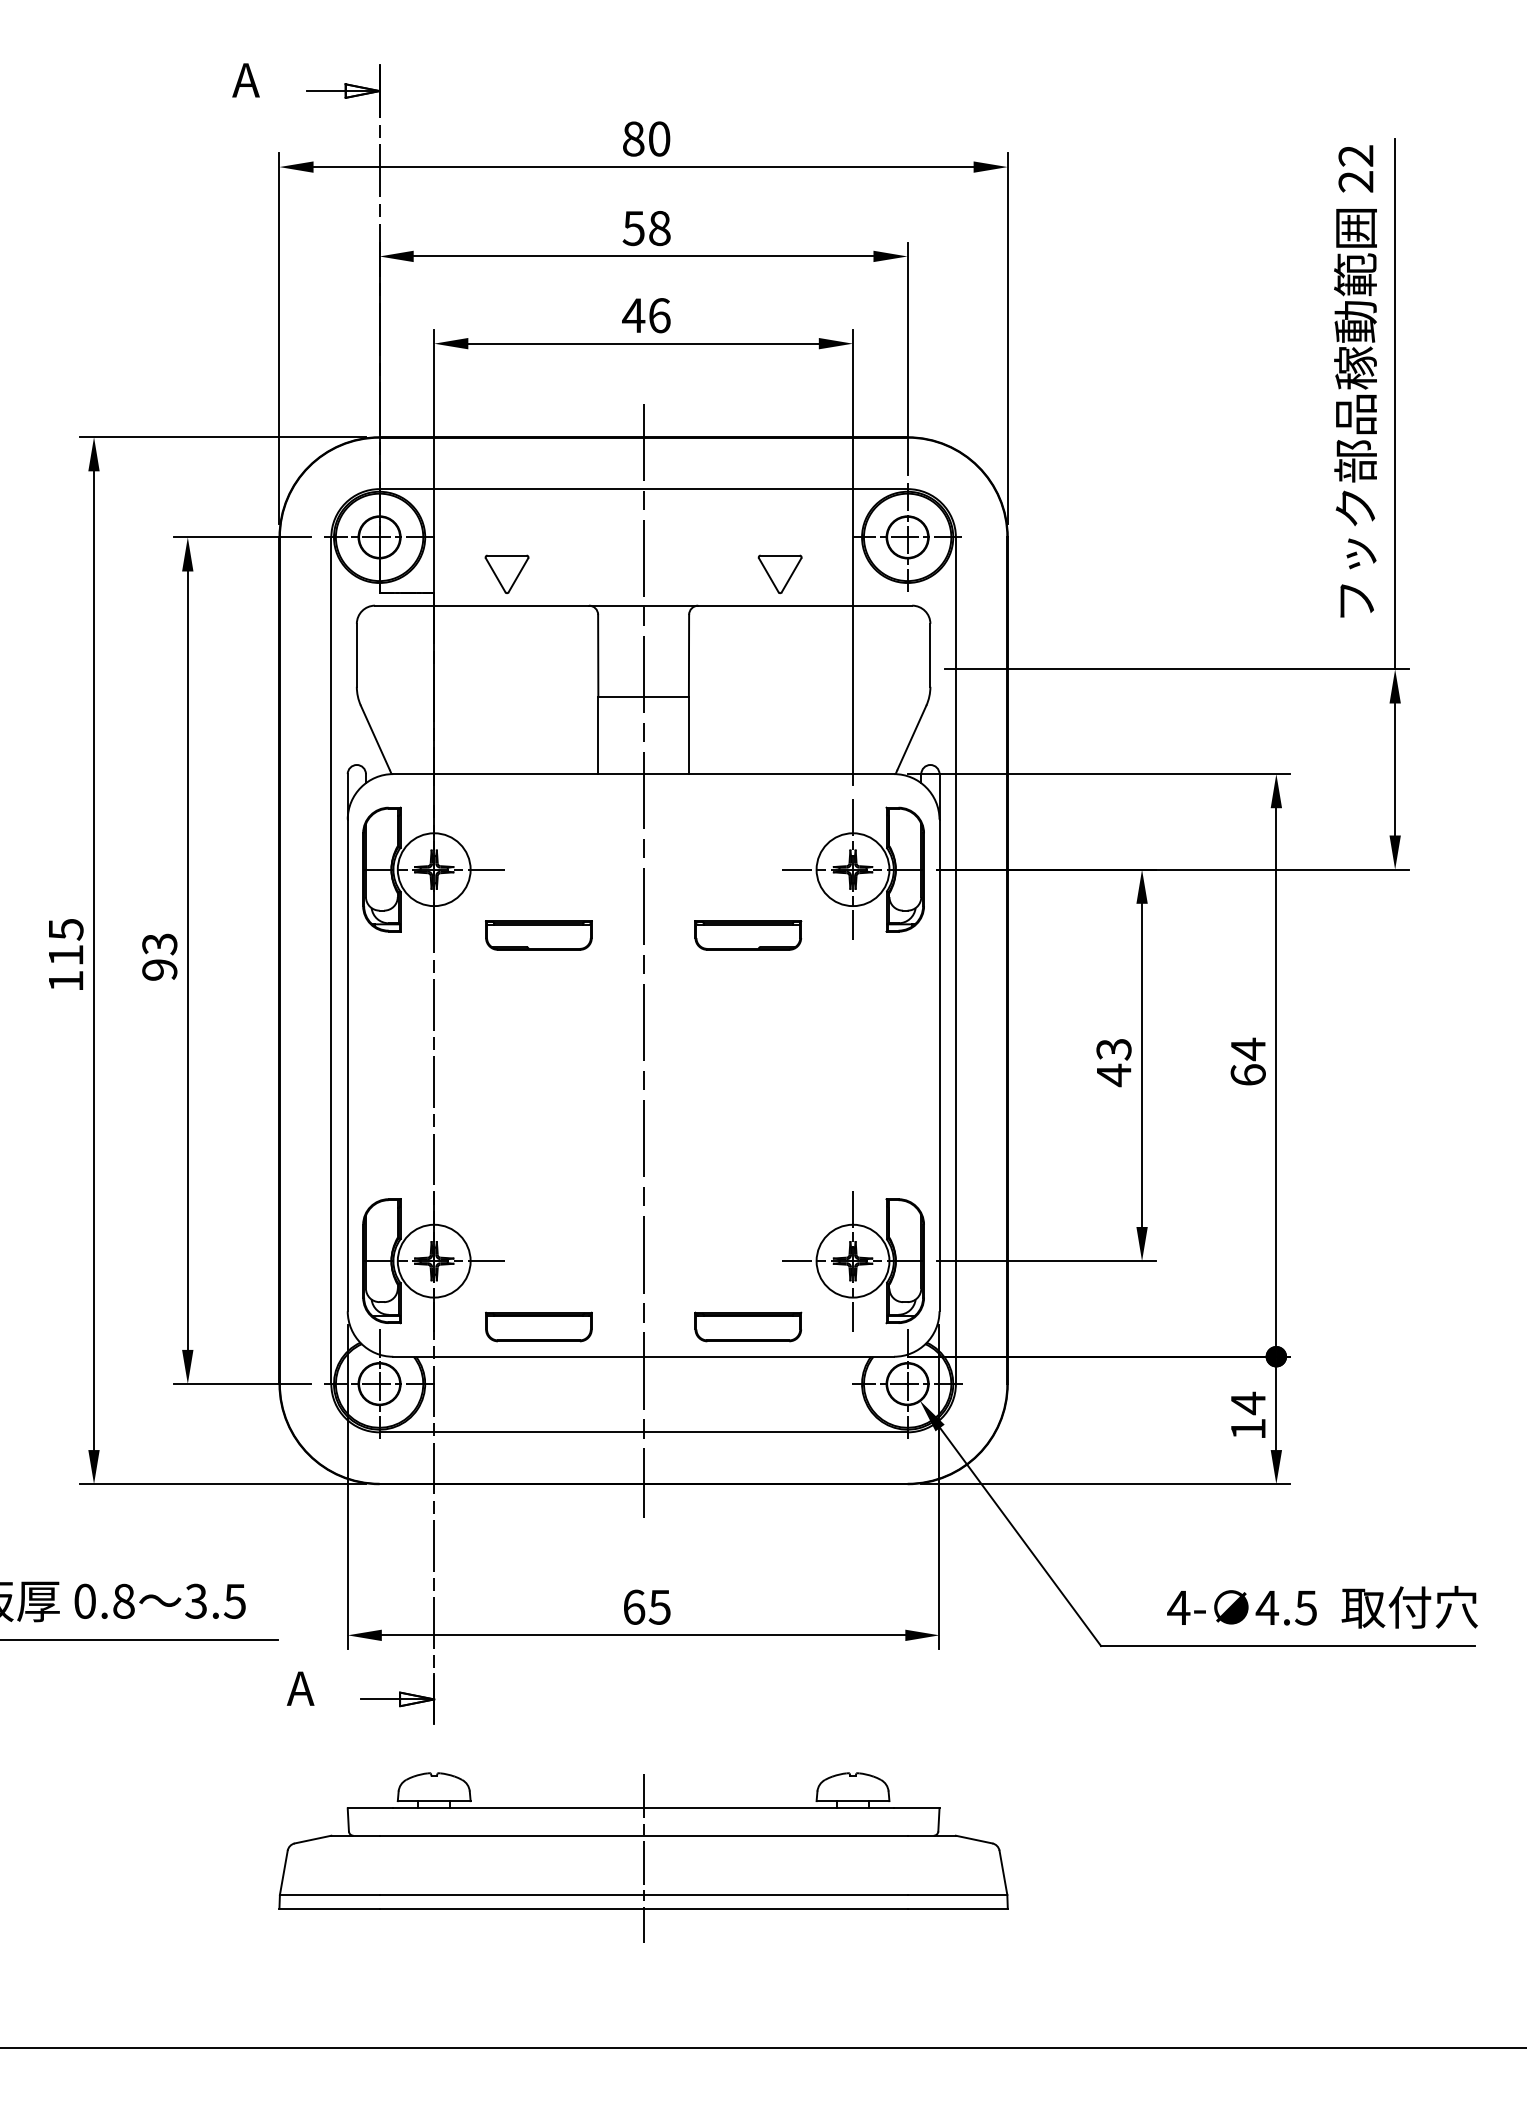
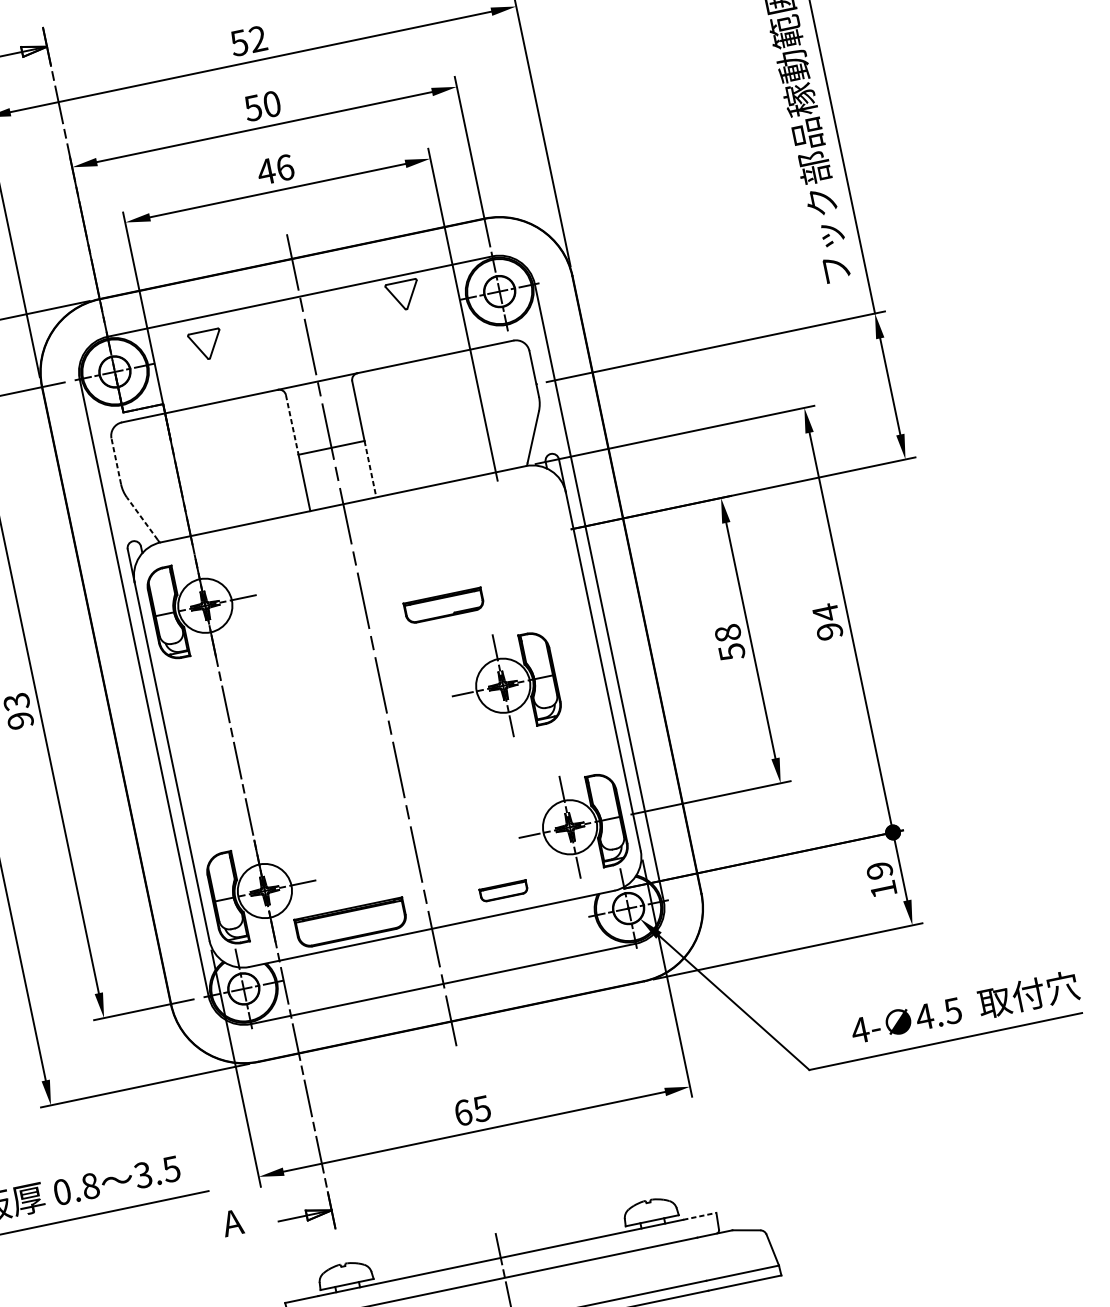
text: (646, 138) -> (248, 40), 80 -> 52
text: (659, 227) -> (271, 103), 58 -> 50
part: (506, 573) -> (205, 344), moved
part: (779, 574) -> (403, 295), moved
line: (356, 654) -> (115, 460), solid -> dashed
line: (598, 655) -> (292, 424), solid -> dashed
line: (688, 735) -> (370, 469), solid -> dashed
line: (375, 737) -> (142, 518), solid -> dashed
part: (853, 869) -> (503, 685), moved
part: (538, 935) -> (291, 637), removed
text: (1113, 1062) -> (729, 642), 43 -> 58
text: (1247, 1074) -> (829, 631), 64 -> 94
part: (538, 1326) -> (350, 922), size x1.4
part: (748, 1326) -> (503, 890), size x0.6
text: (1247, 1403) -> (879, 870), 14 -> 19
line: (916, 1808) -> (699, 1216), solid -> dashed

